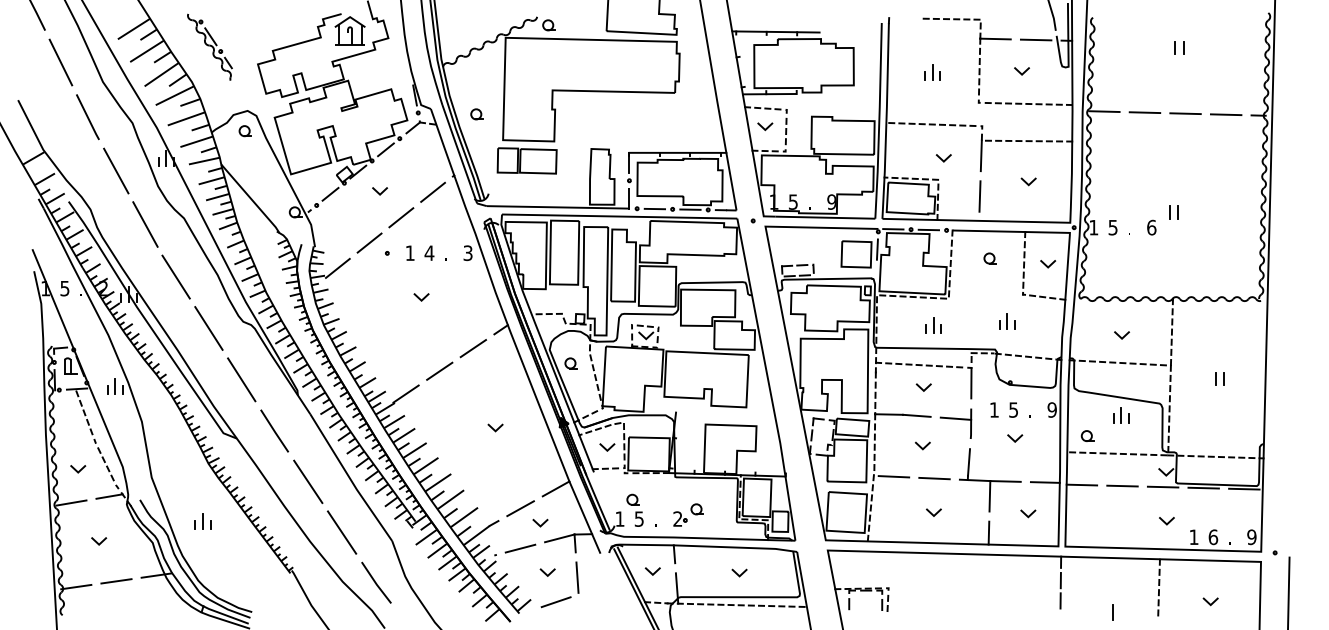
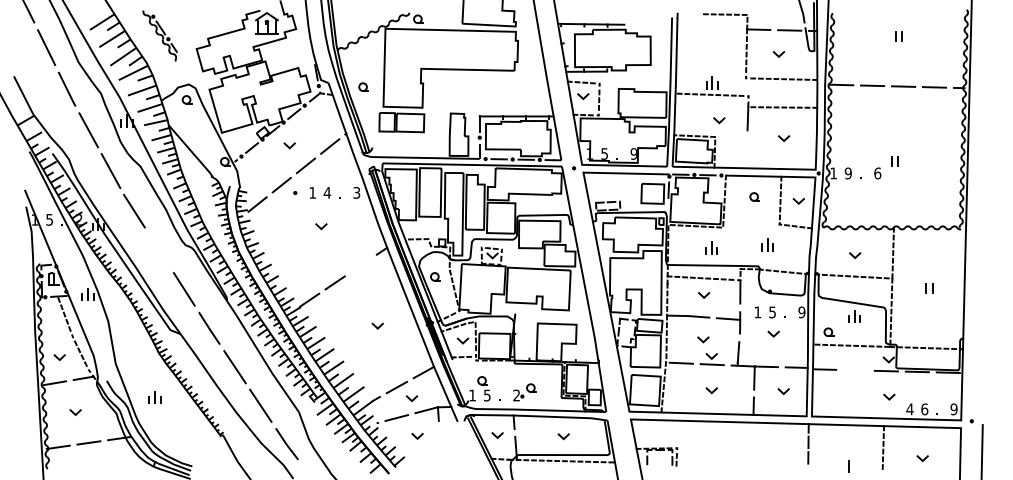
part: (932, 72) -> (712, 82), moved
line: (979, 196) -> (746, 149), removed
text: (1112, 227) -> (847, 173), 5 -> 9
line: (208, 328) -> (159, 250), removed
line: (473, 348) -> (360, 265), removed
line: (932, 468) -> (710, 356), added
line: (1122, 485) -> (855, 369), removed
text: (1193, 536) -> (909, 408), 1 -> 4
part: (563, 598) -> (429, 456), removed

